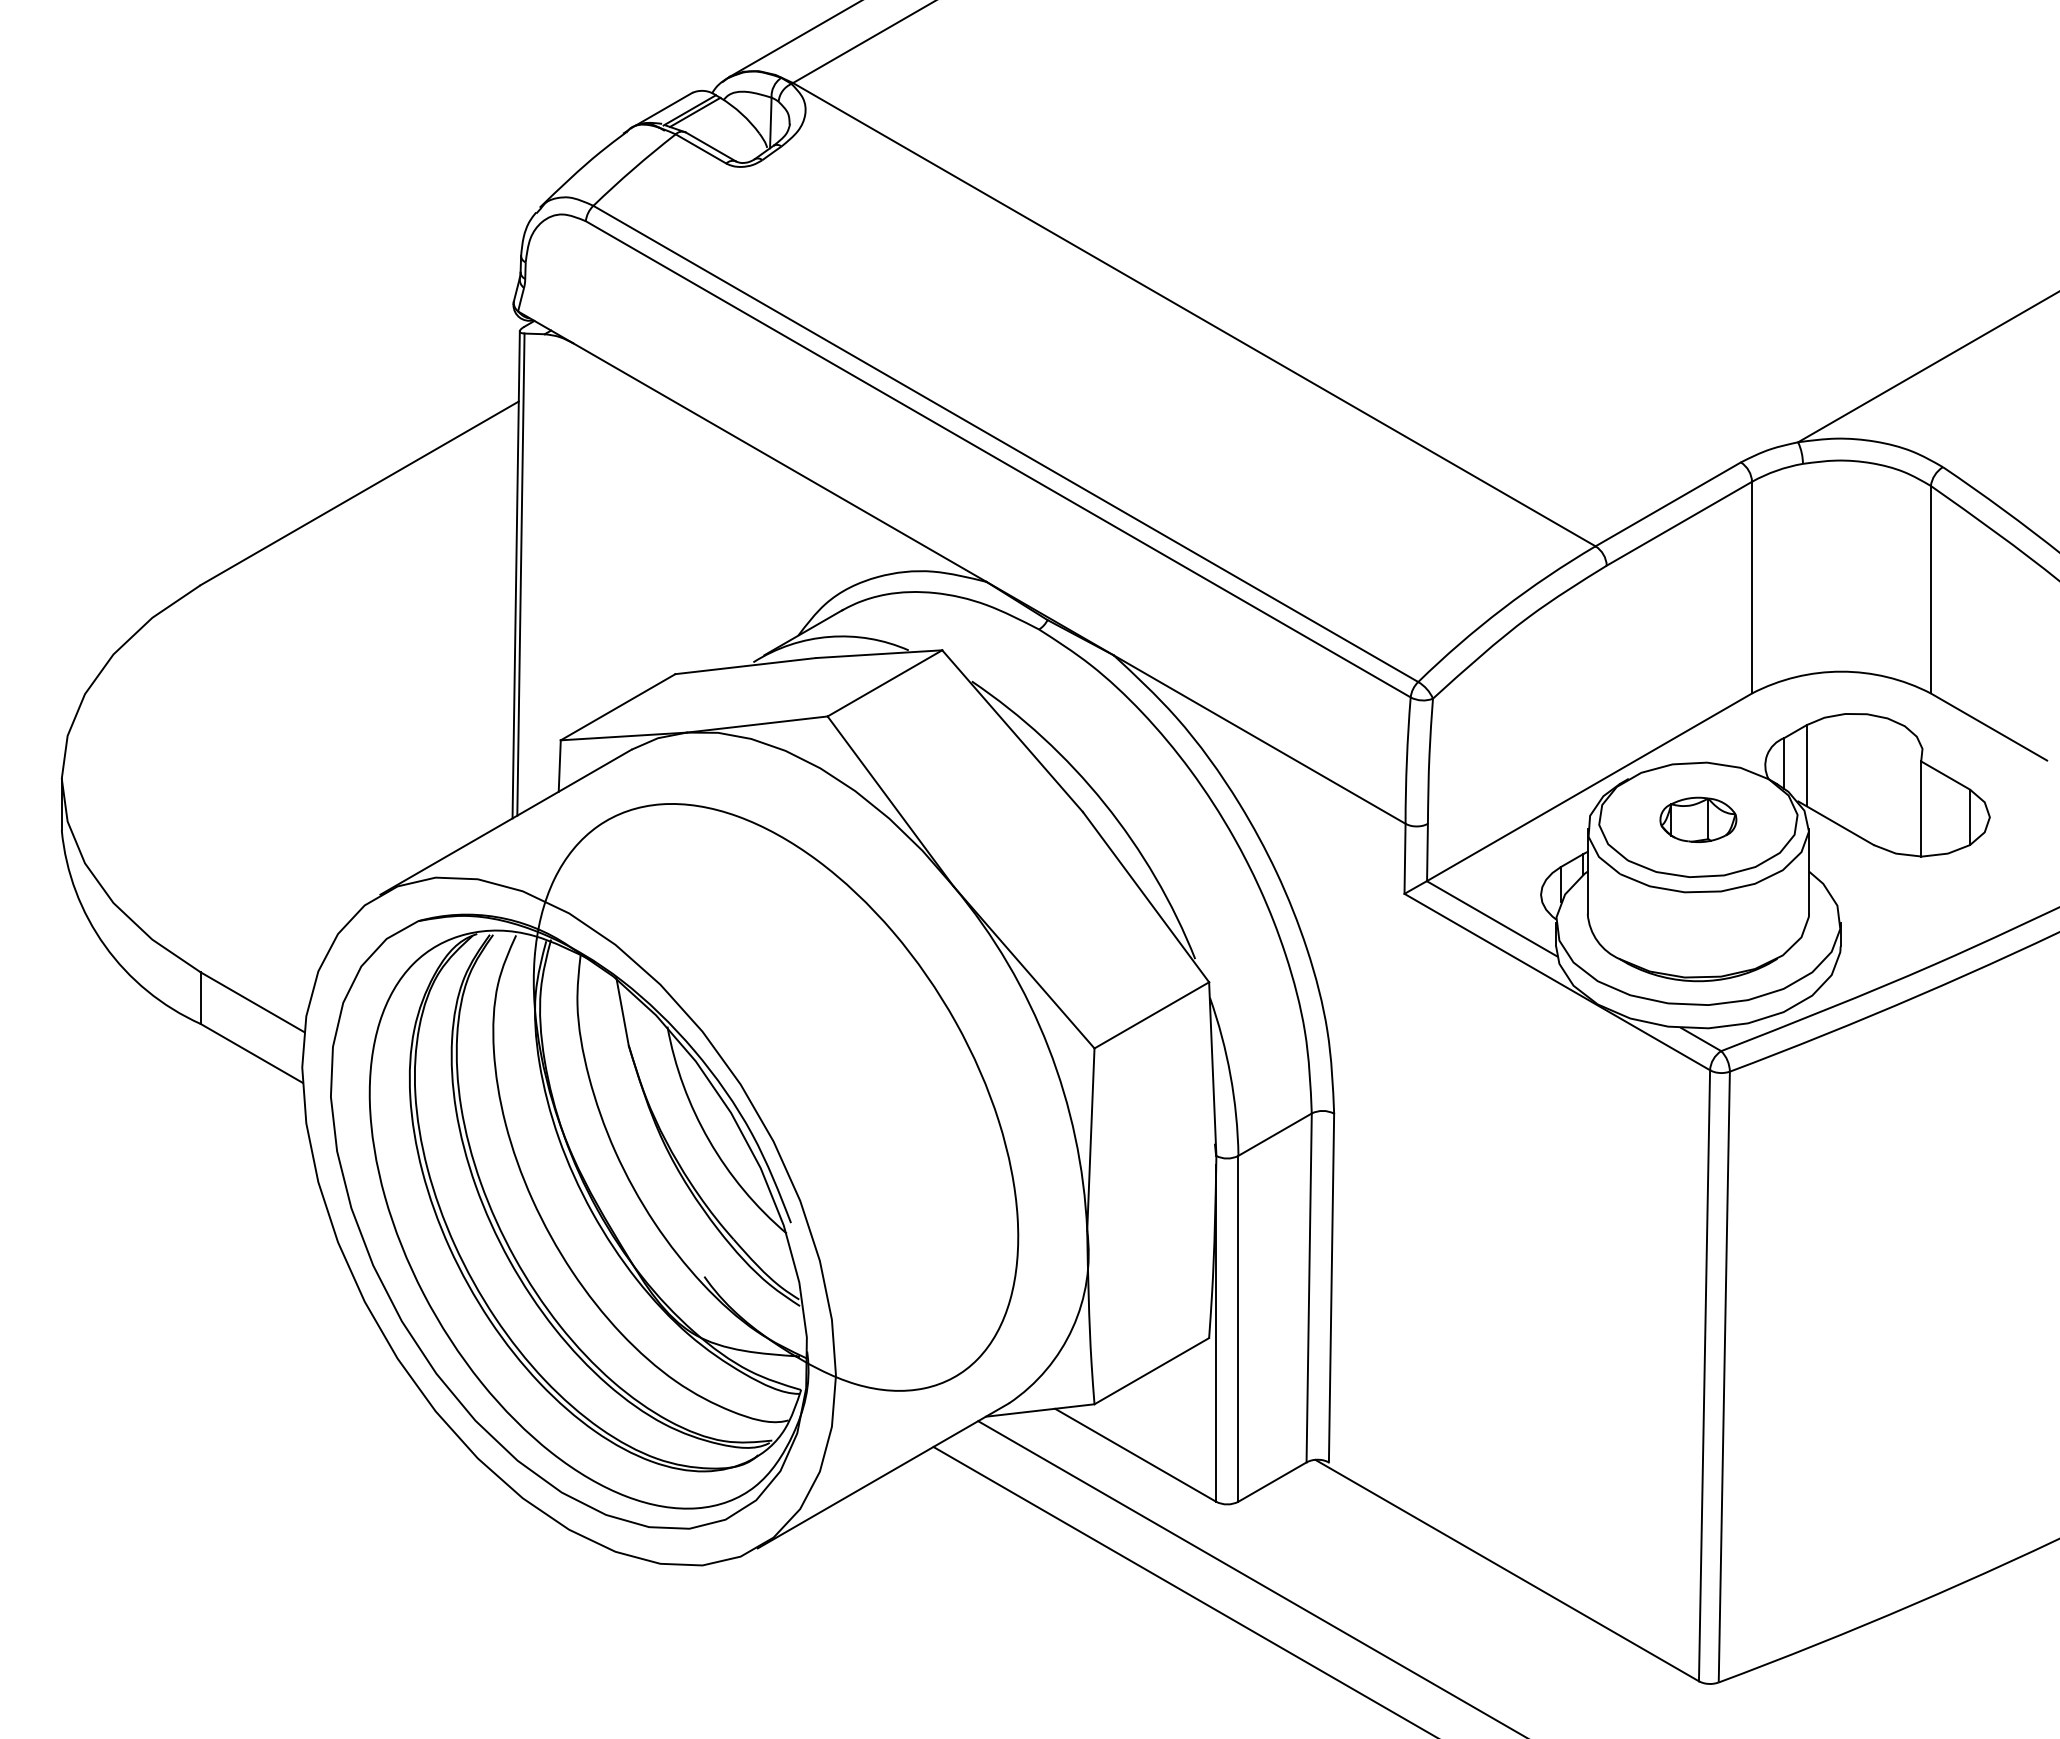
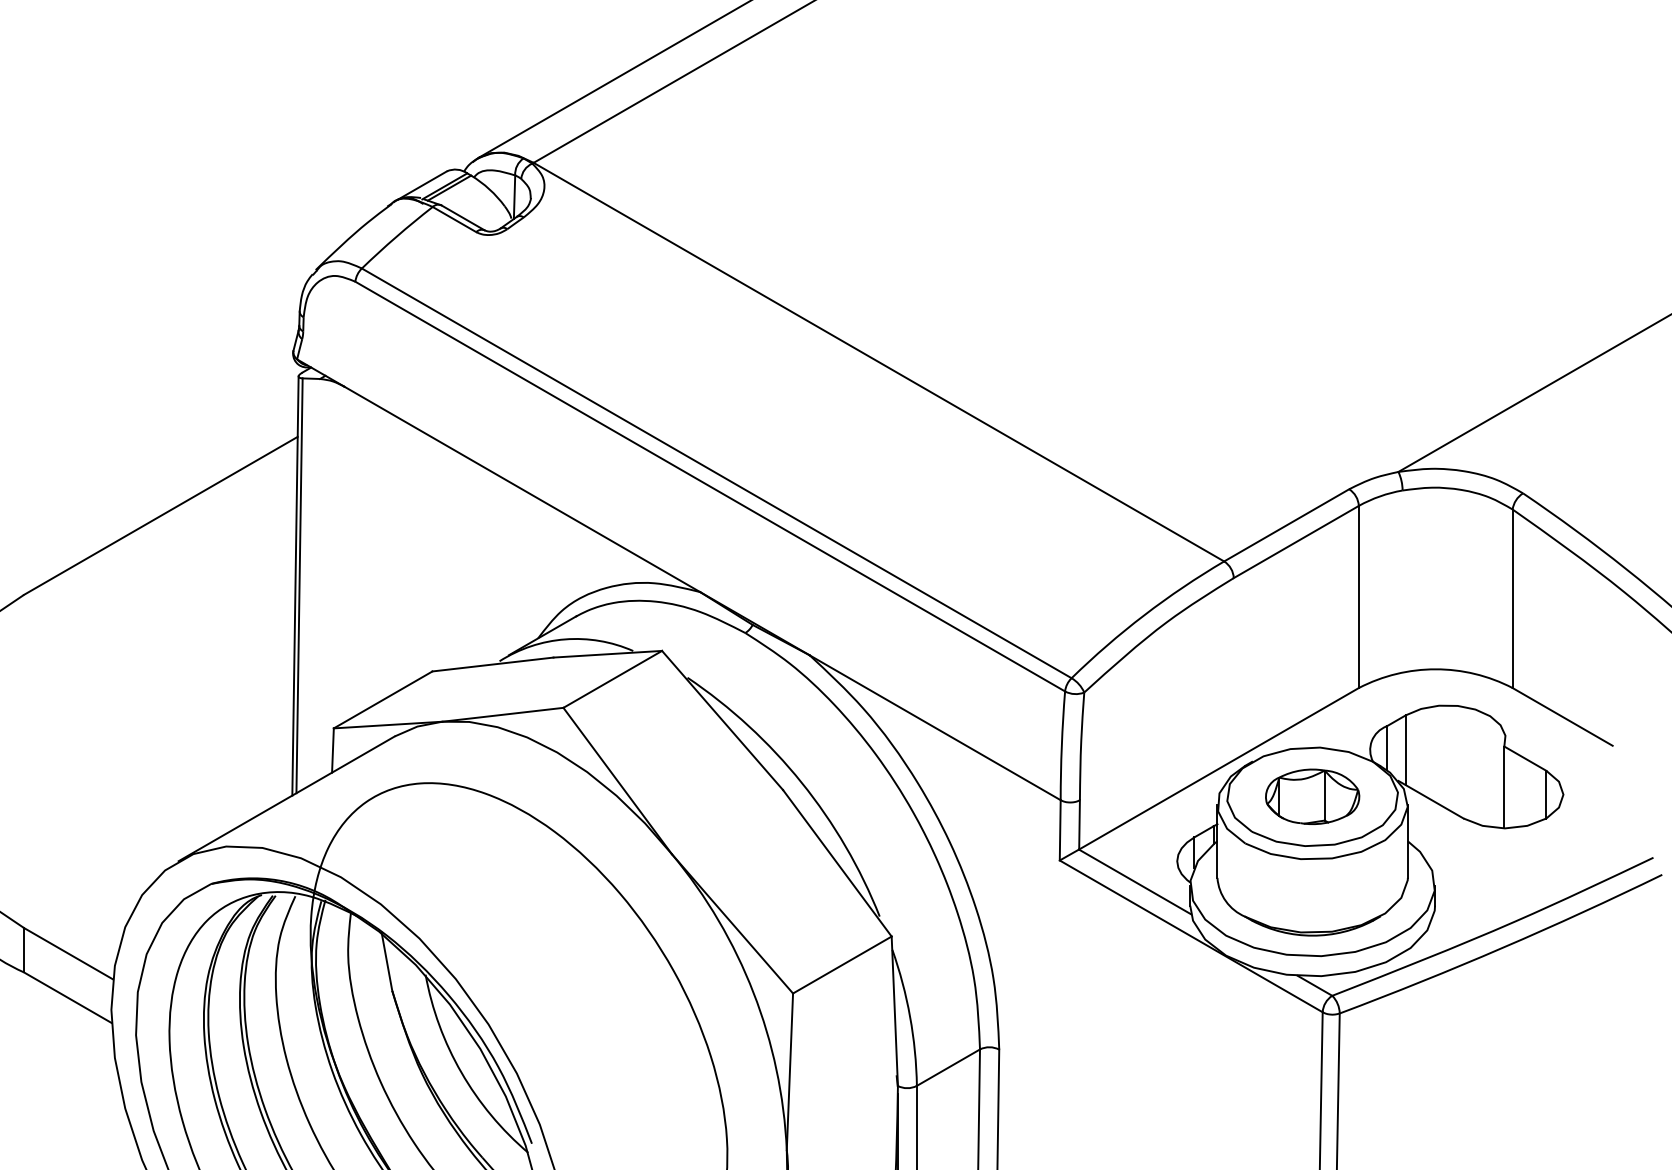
part: (1698, 819) -> (1312, 796), size x1.43

